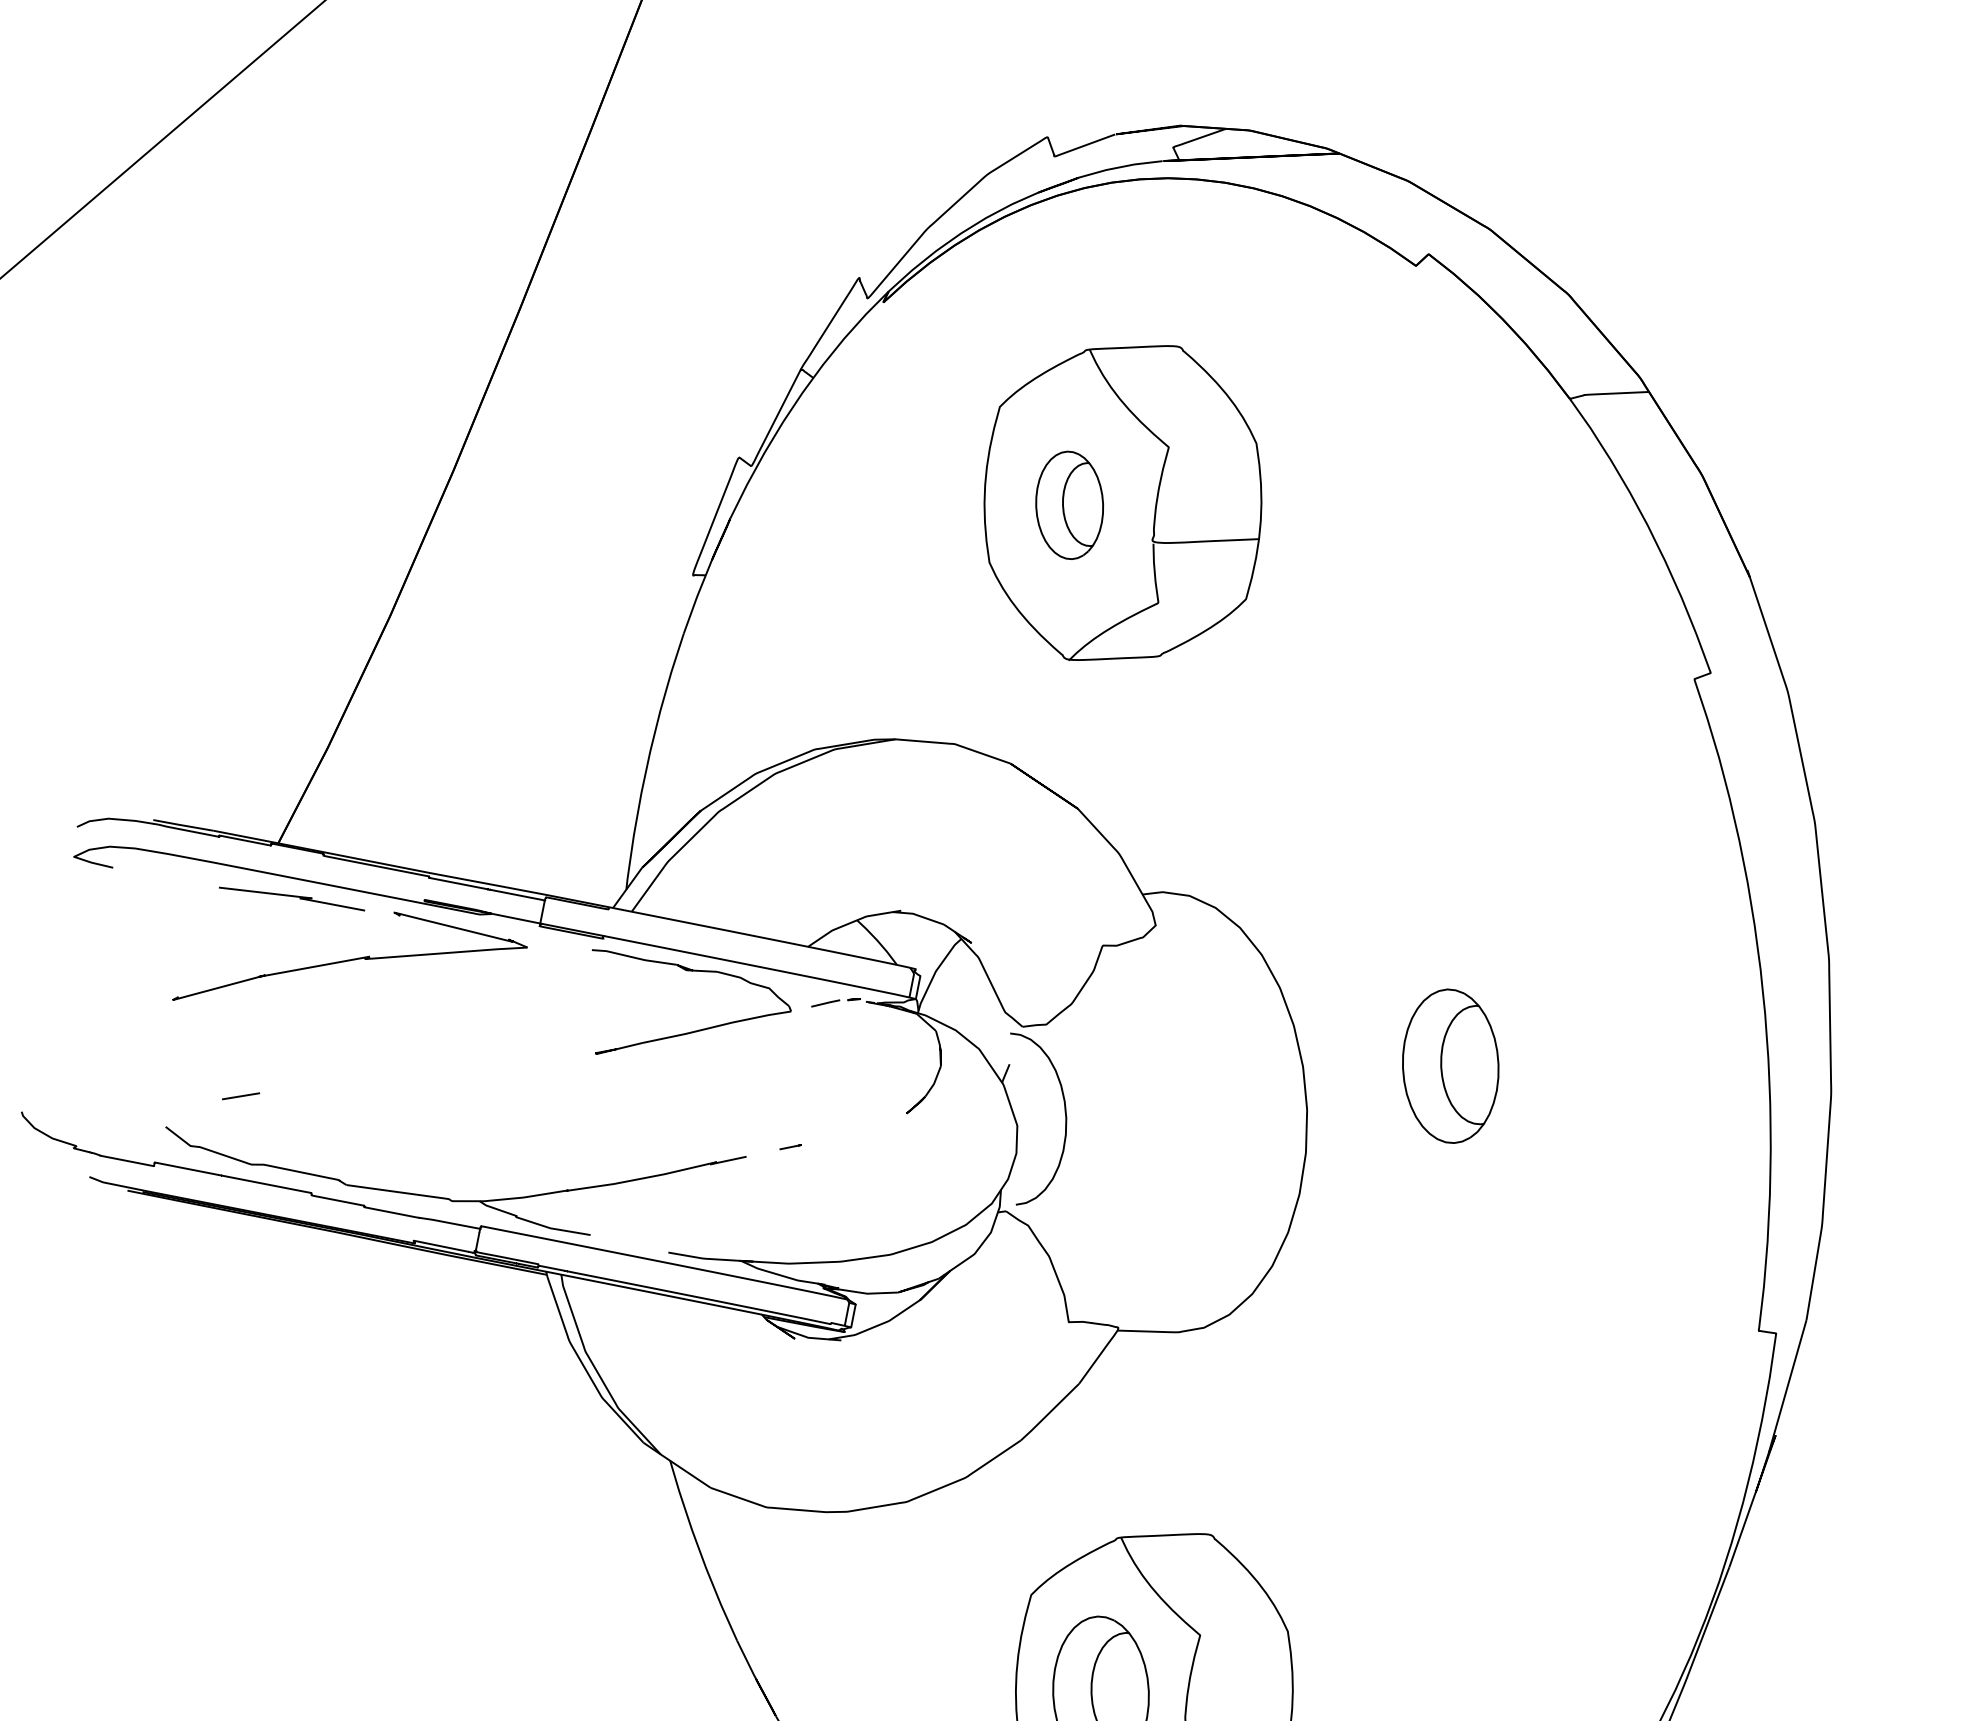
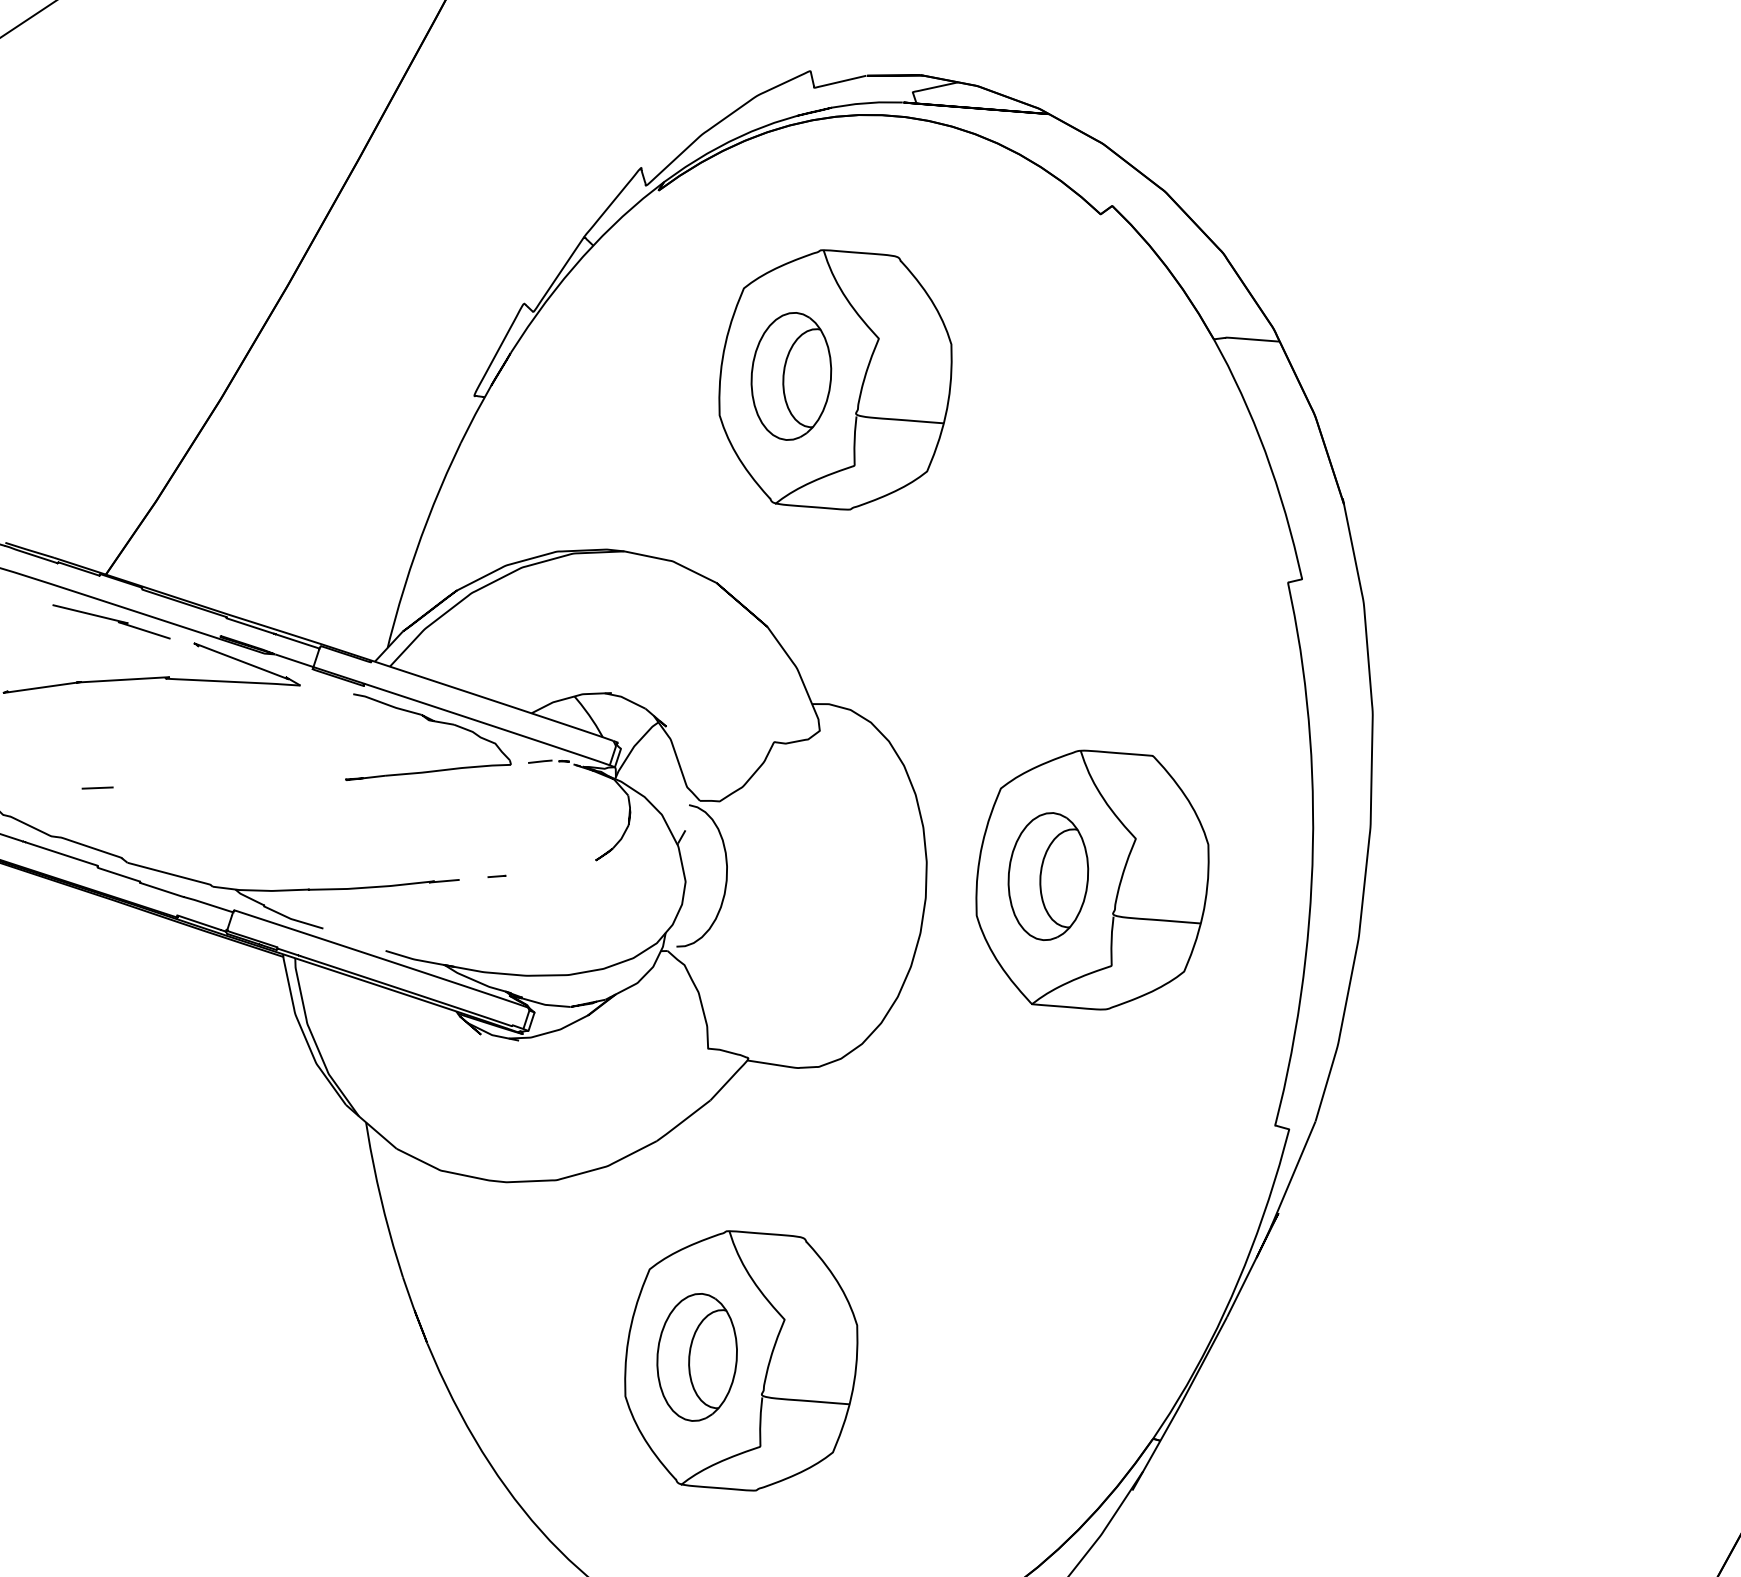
part: (1069, 505) -> (791, 376), size x1.43
part: (1503, 1063) -> (1092, 879), added
line: (240, 1095) -> (97, 787), moved

